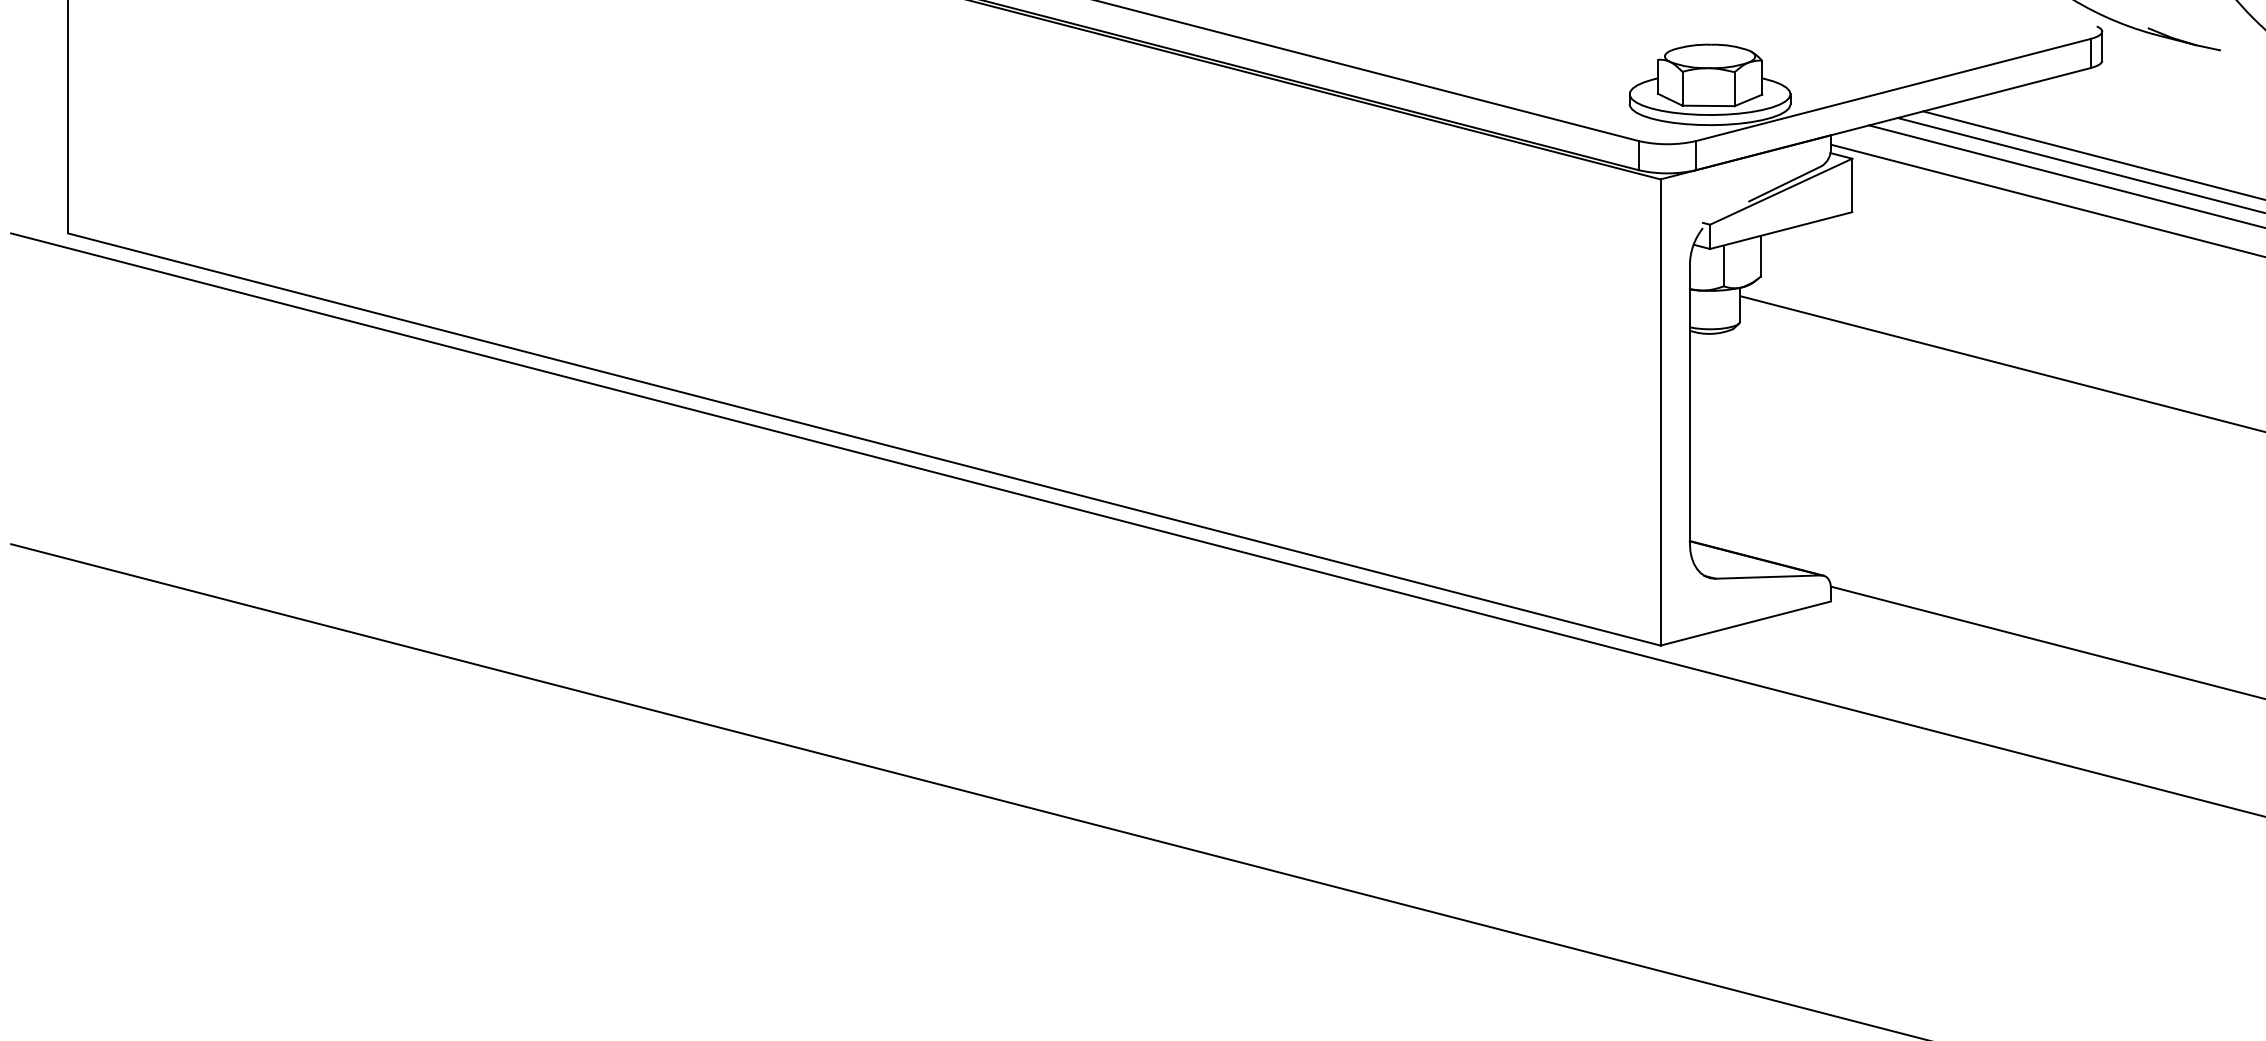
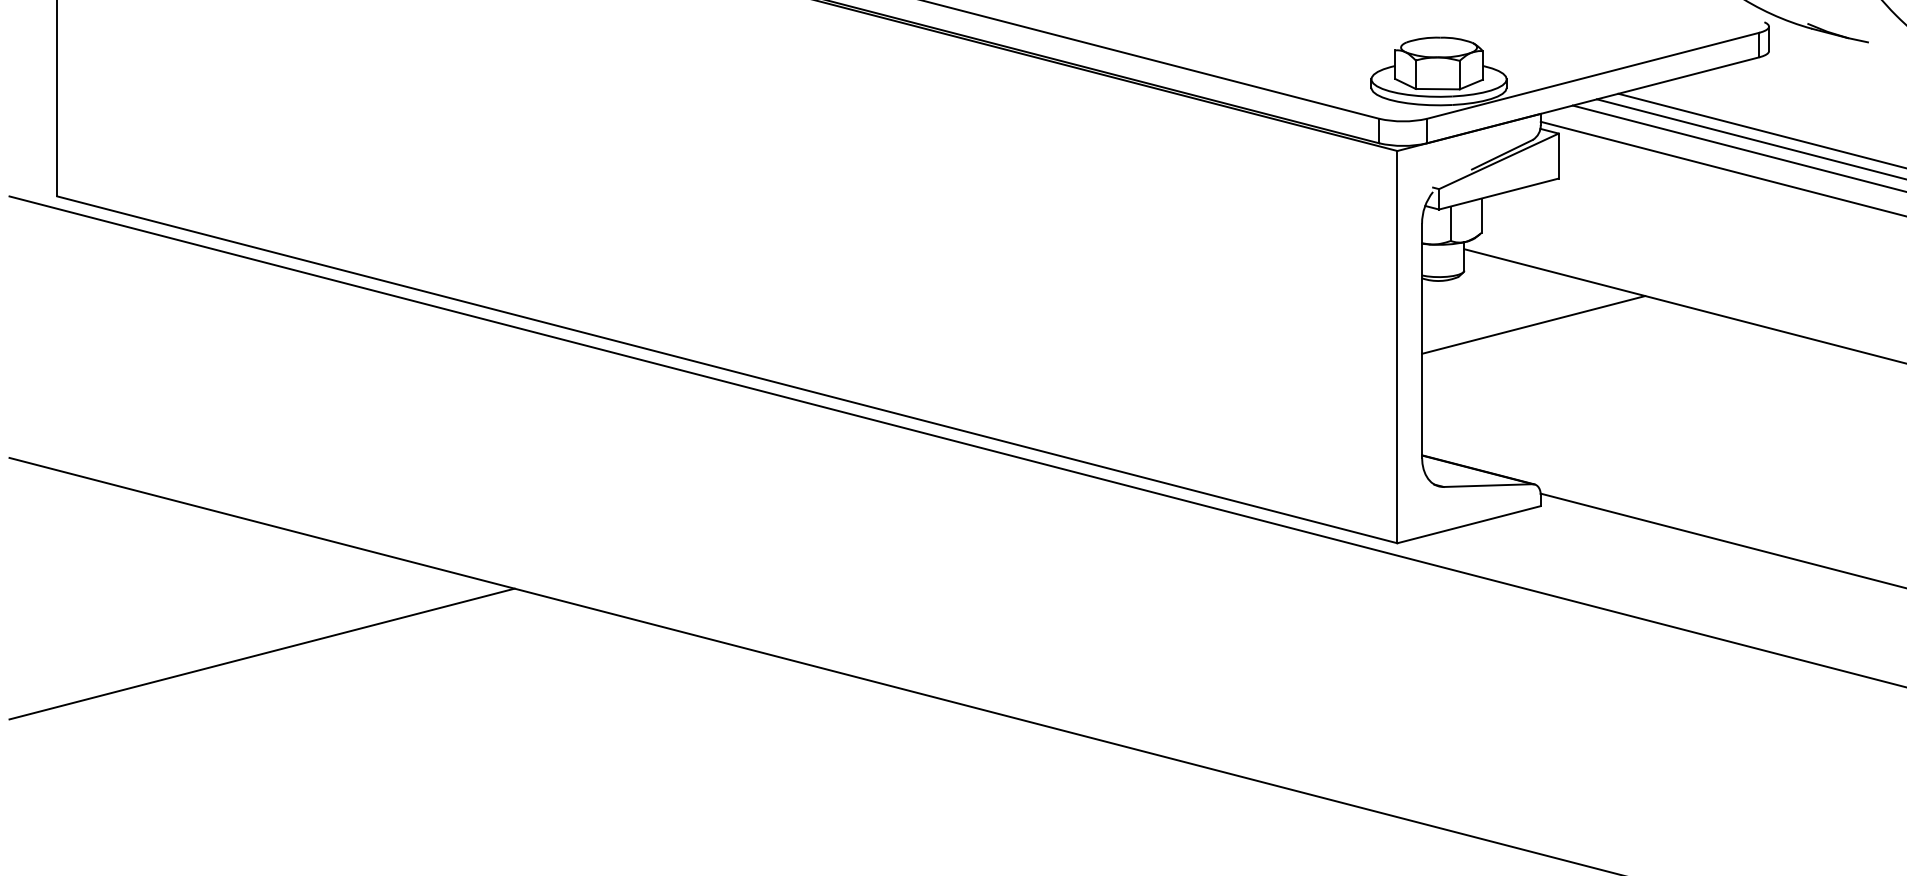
line: (1822, 385) -> (1533, 324), added
line: (311, 776) -> (262, 653), added

